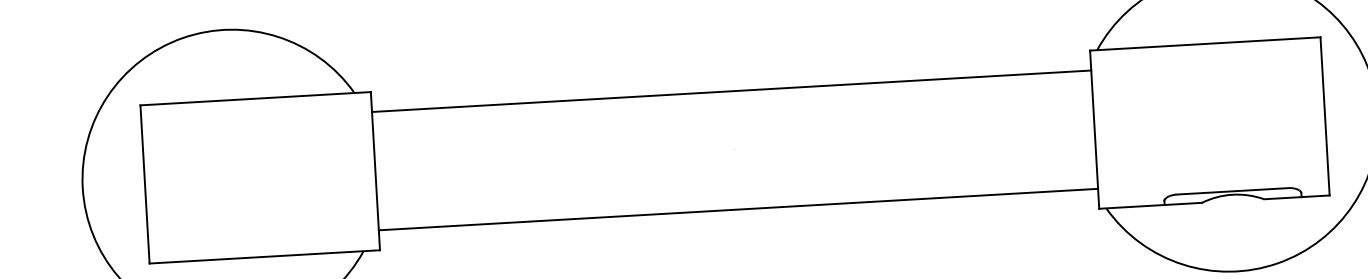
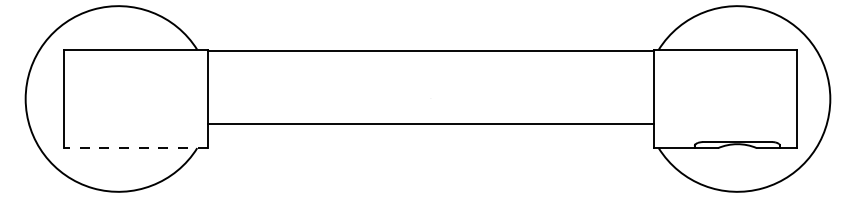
line: (731, 91) -> (430, 51), moved
line: (737, 209) -> (430, 123), moved
line: (264, 257) -> (135, 148), solid -> dashed

